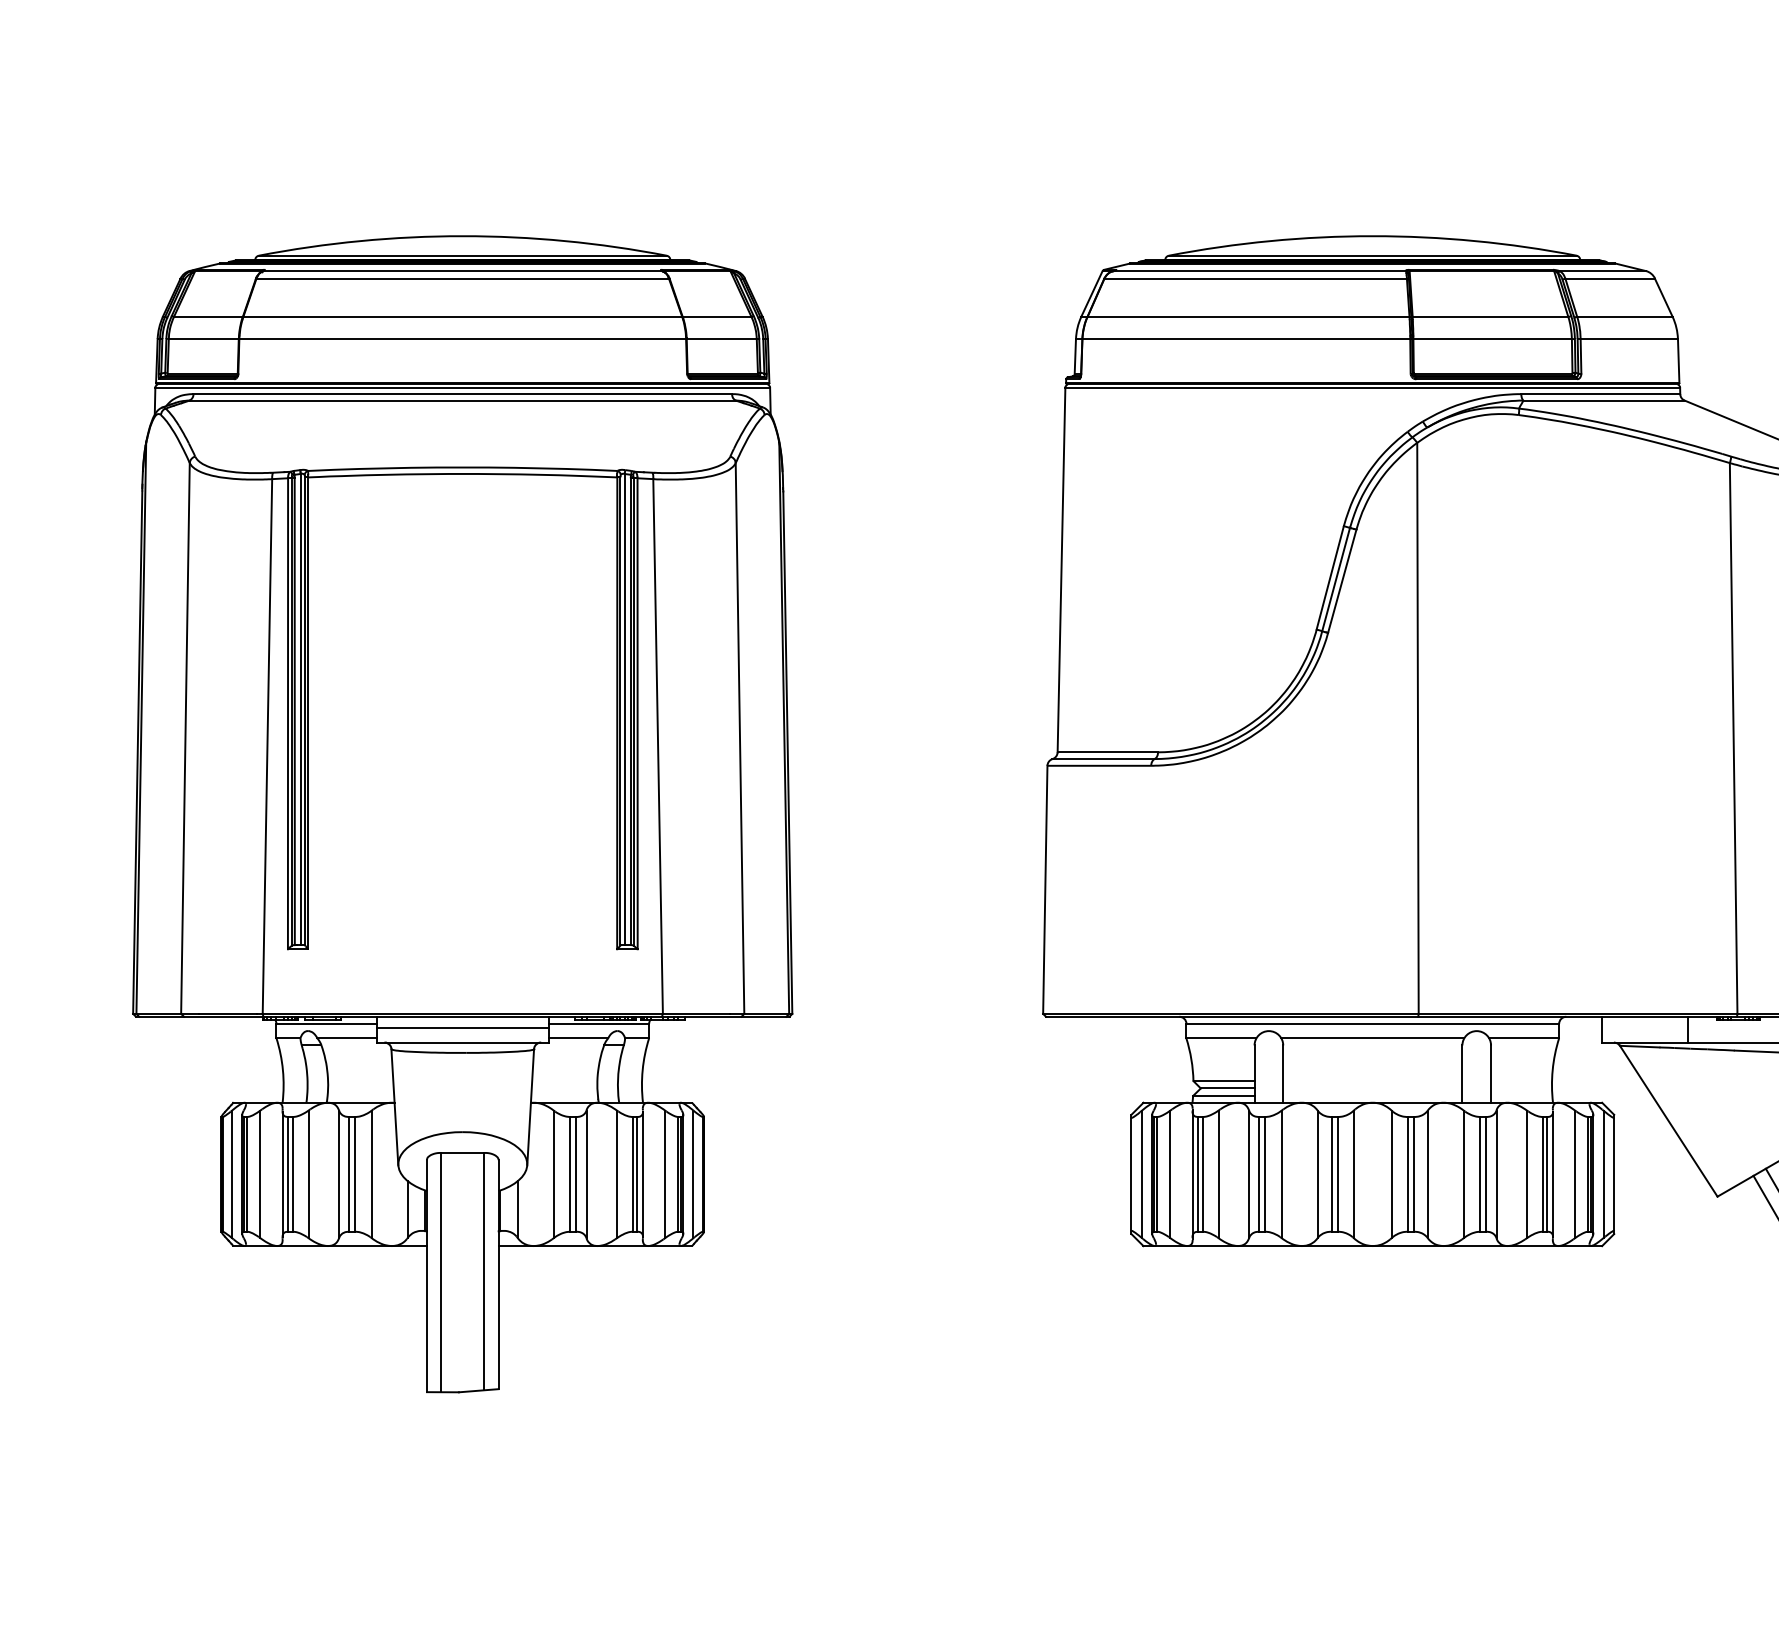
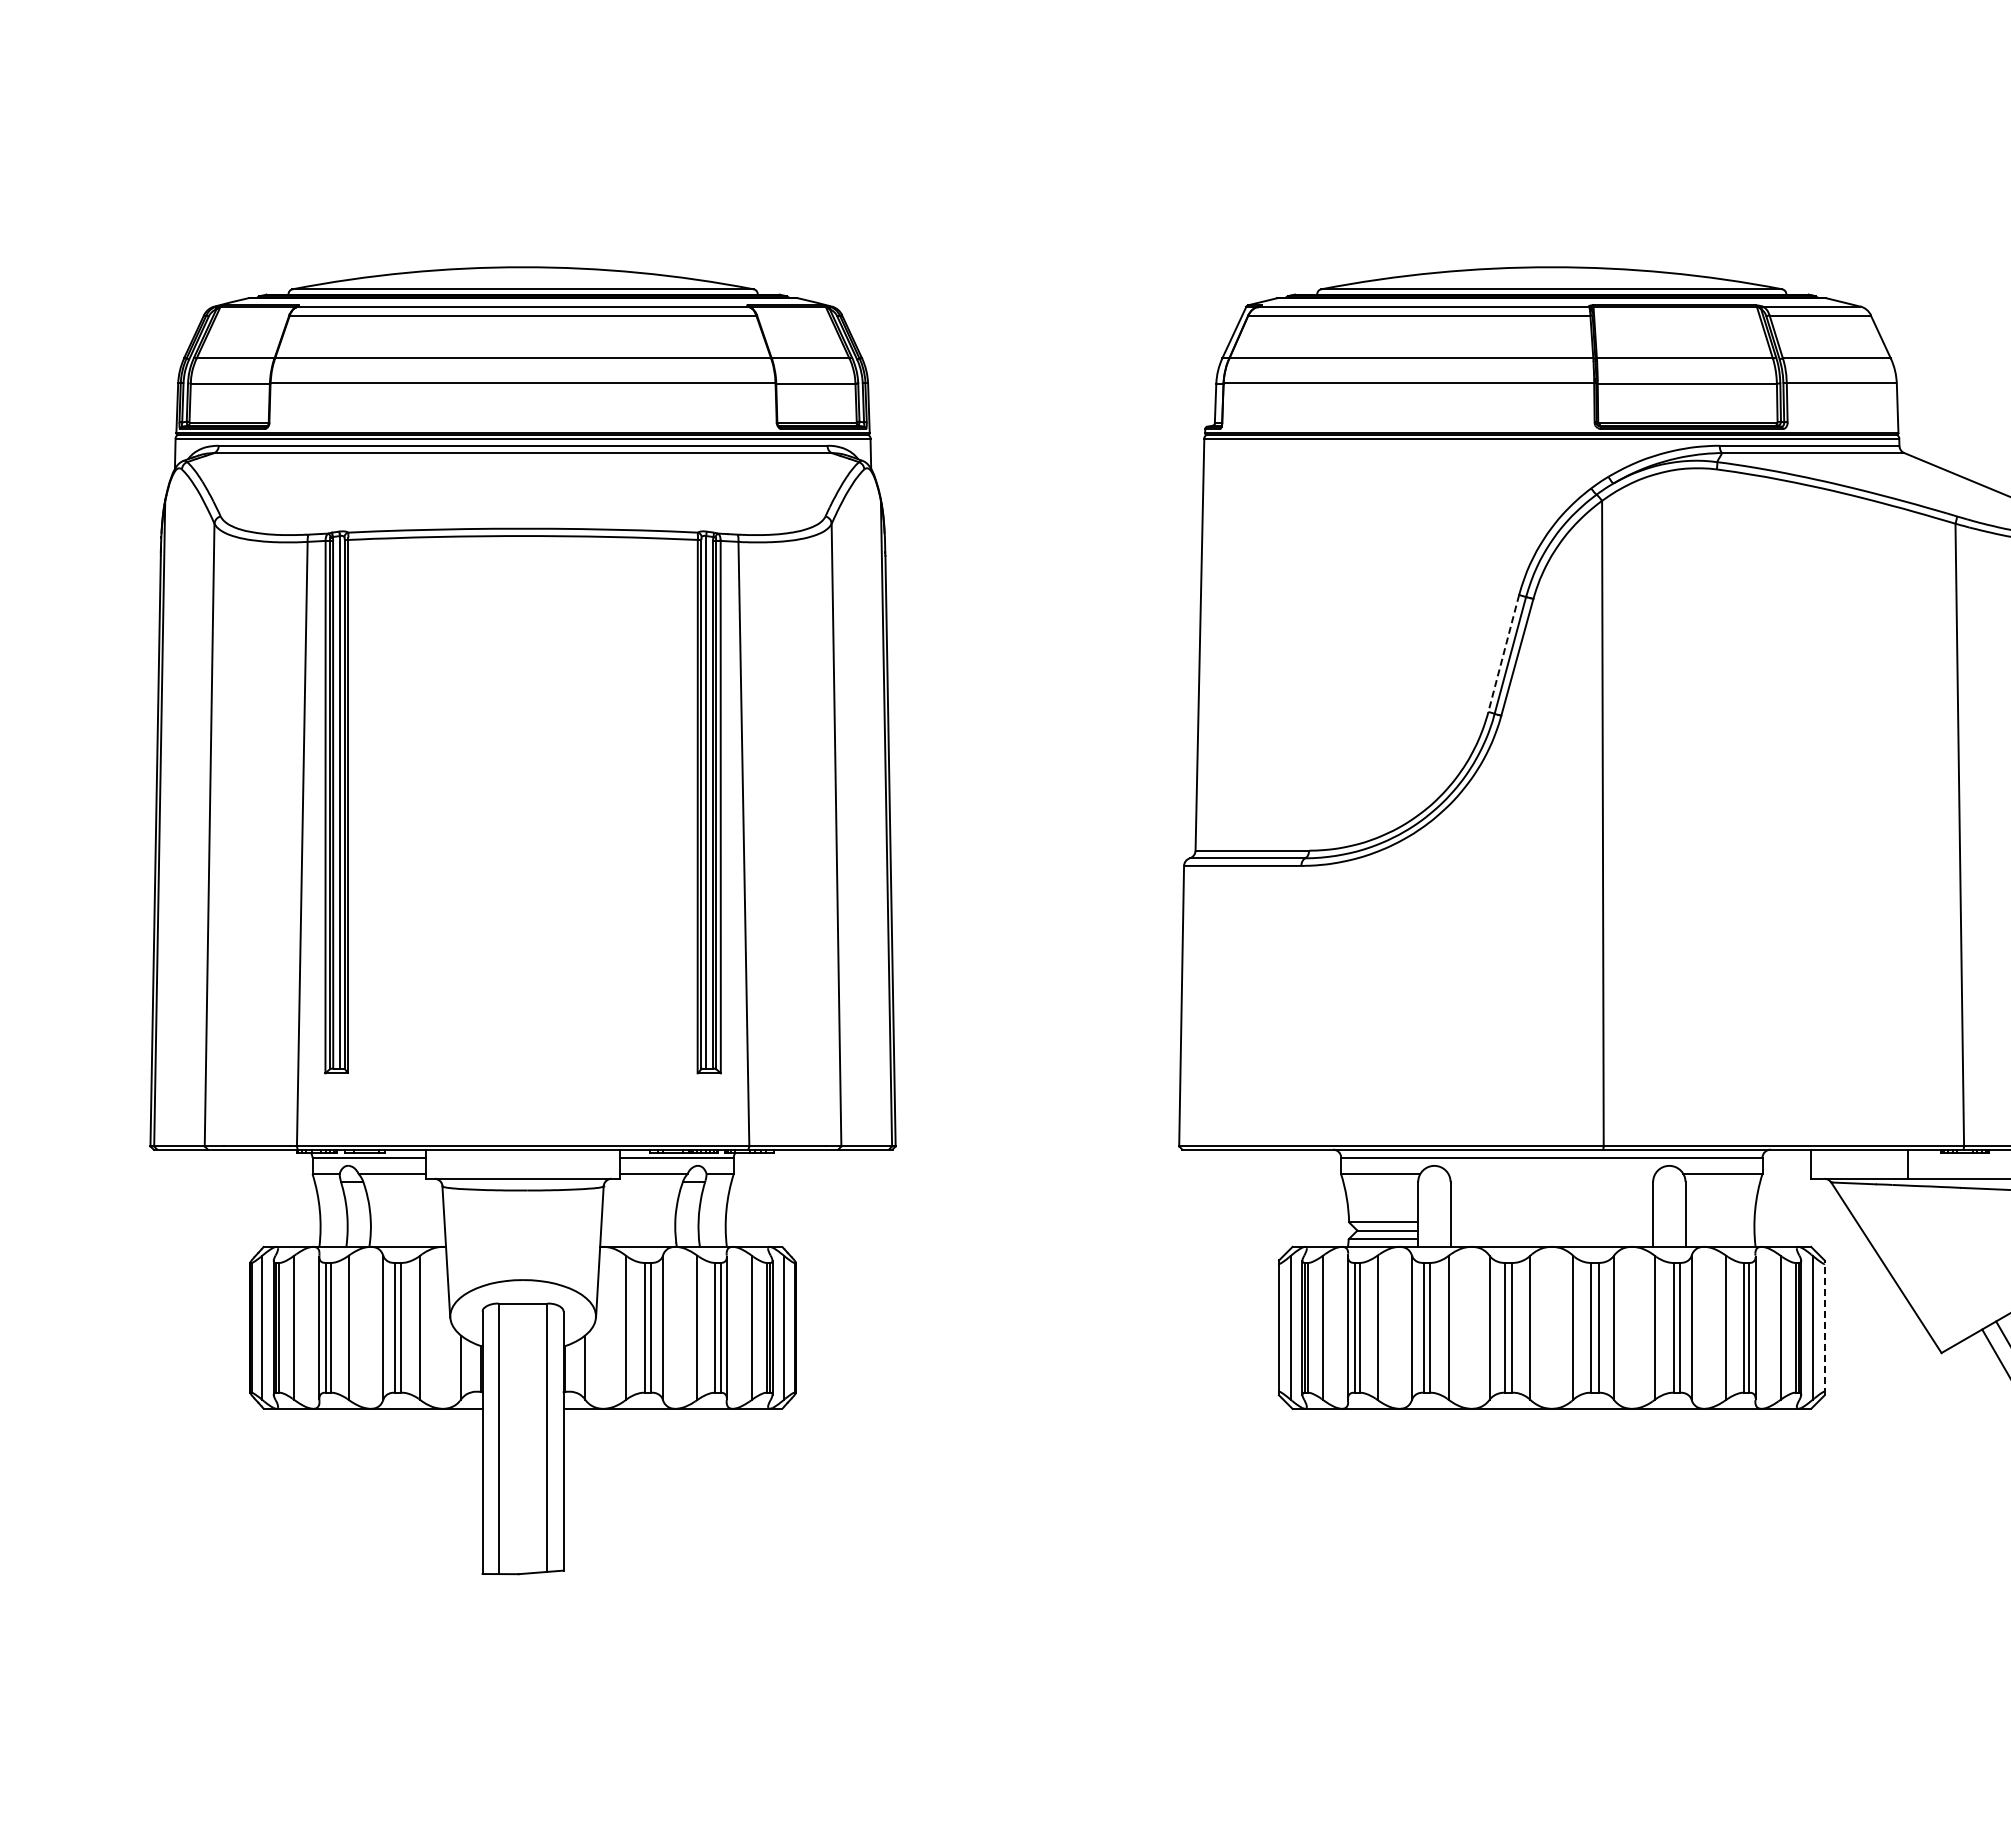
line: (1330, 578) -> (1503, 654), solid -> dashed
line: (462, 1028) -> (522, 1162), removed
line: (1372, 1037) -> (1551, 1173), removed
line: (1613, 1174) -> (1824, 1327), solid -> dashed

